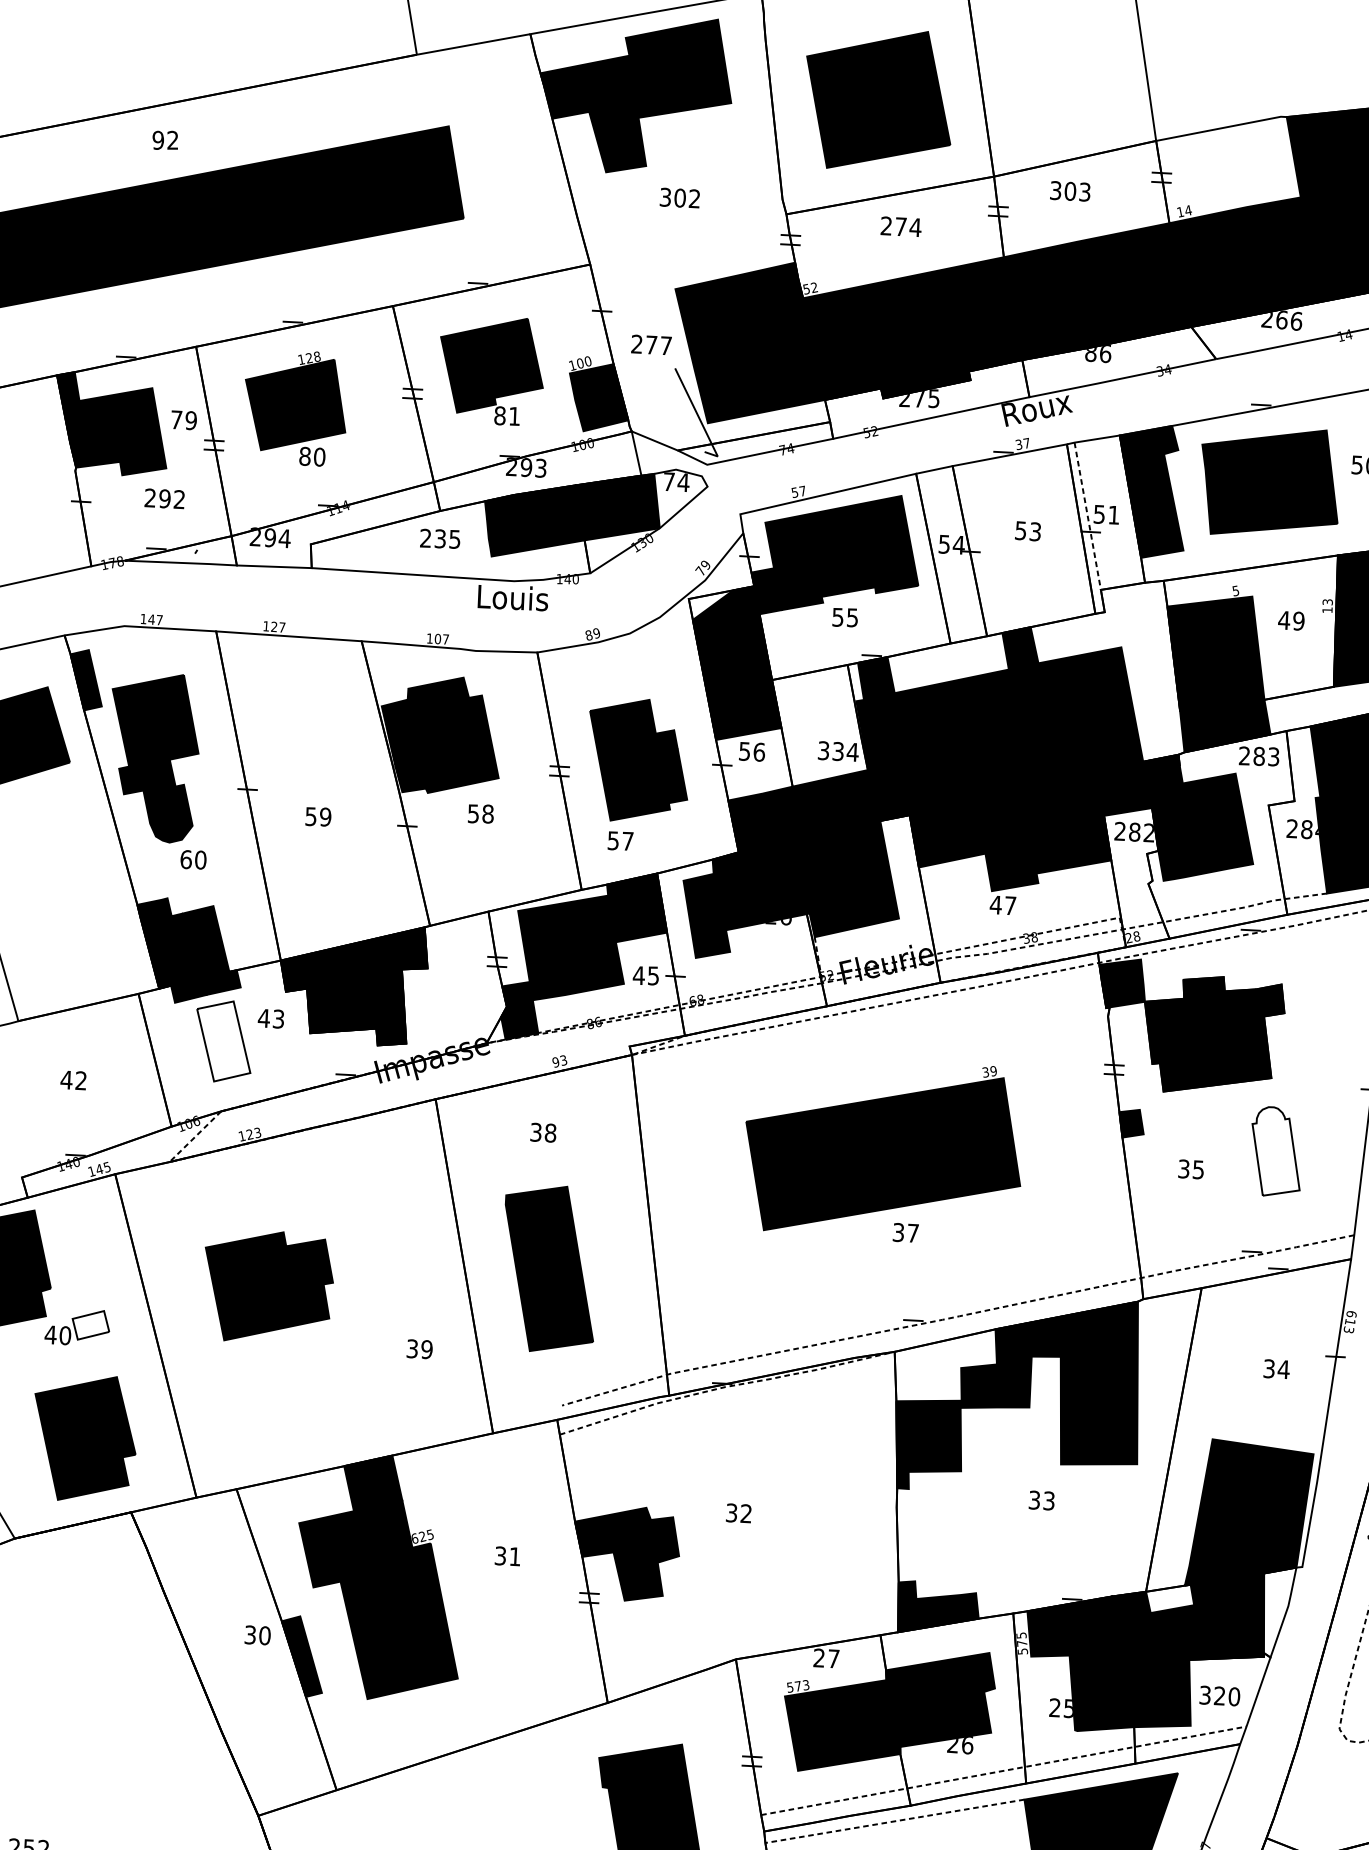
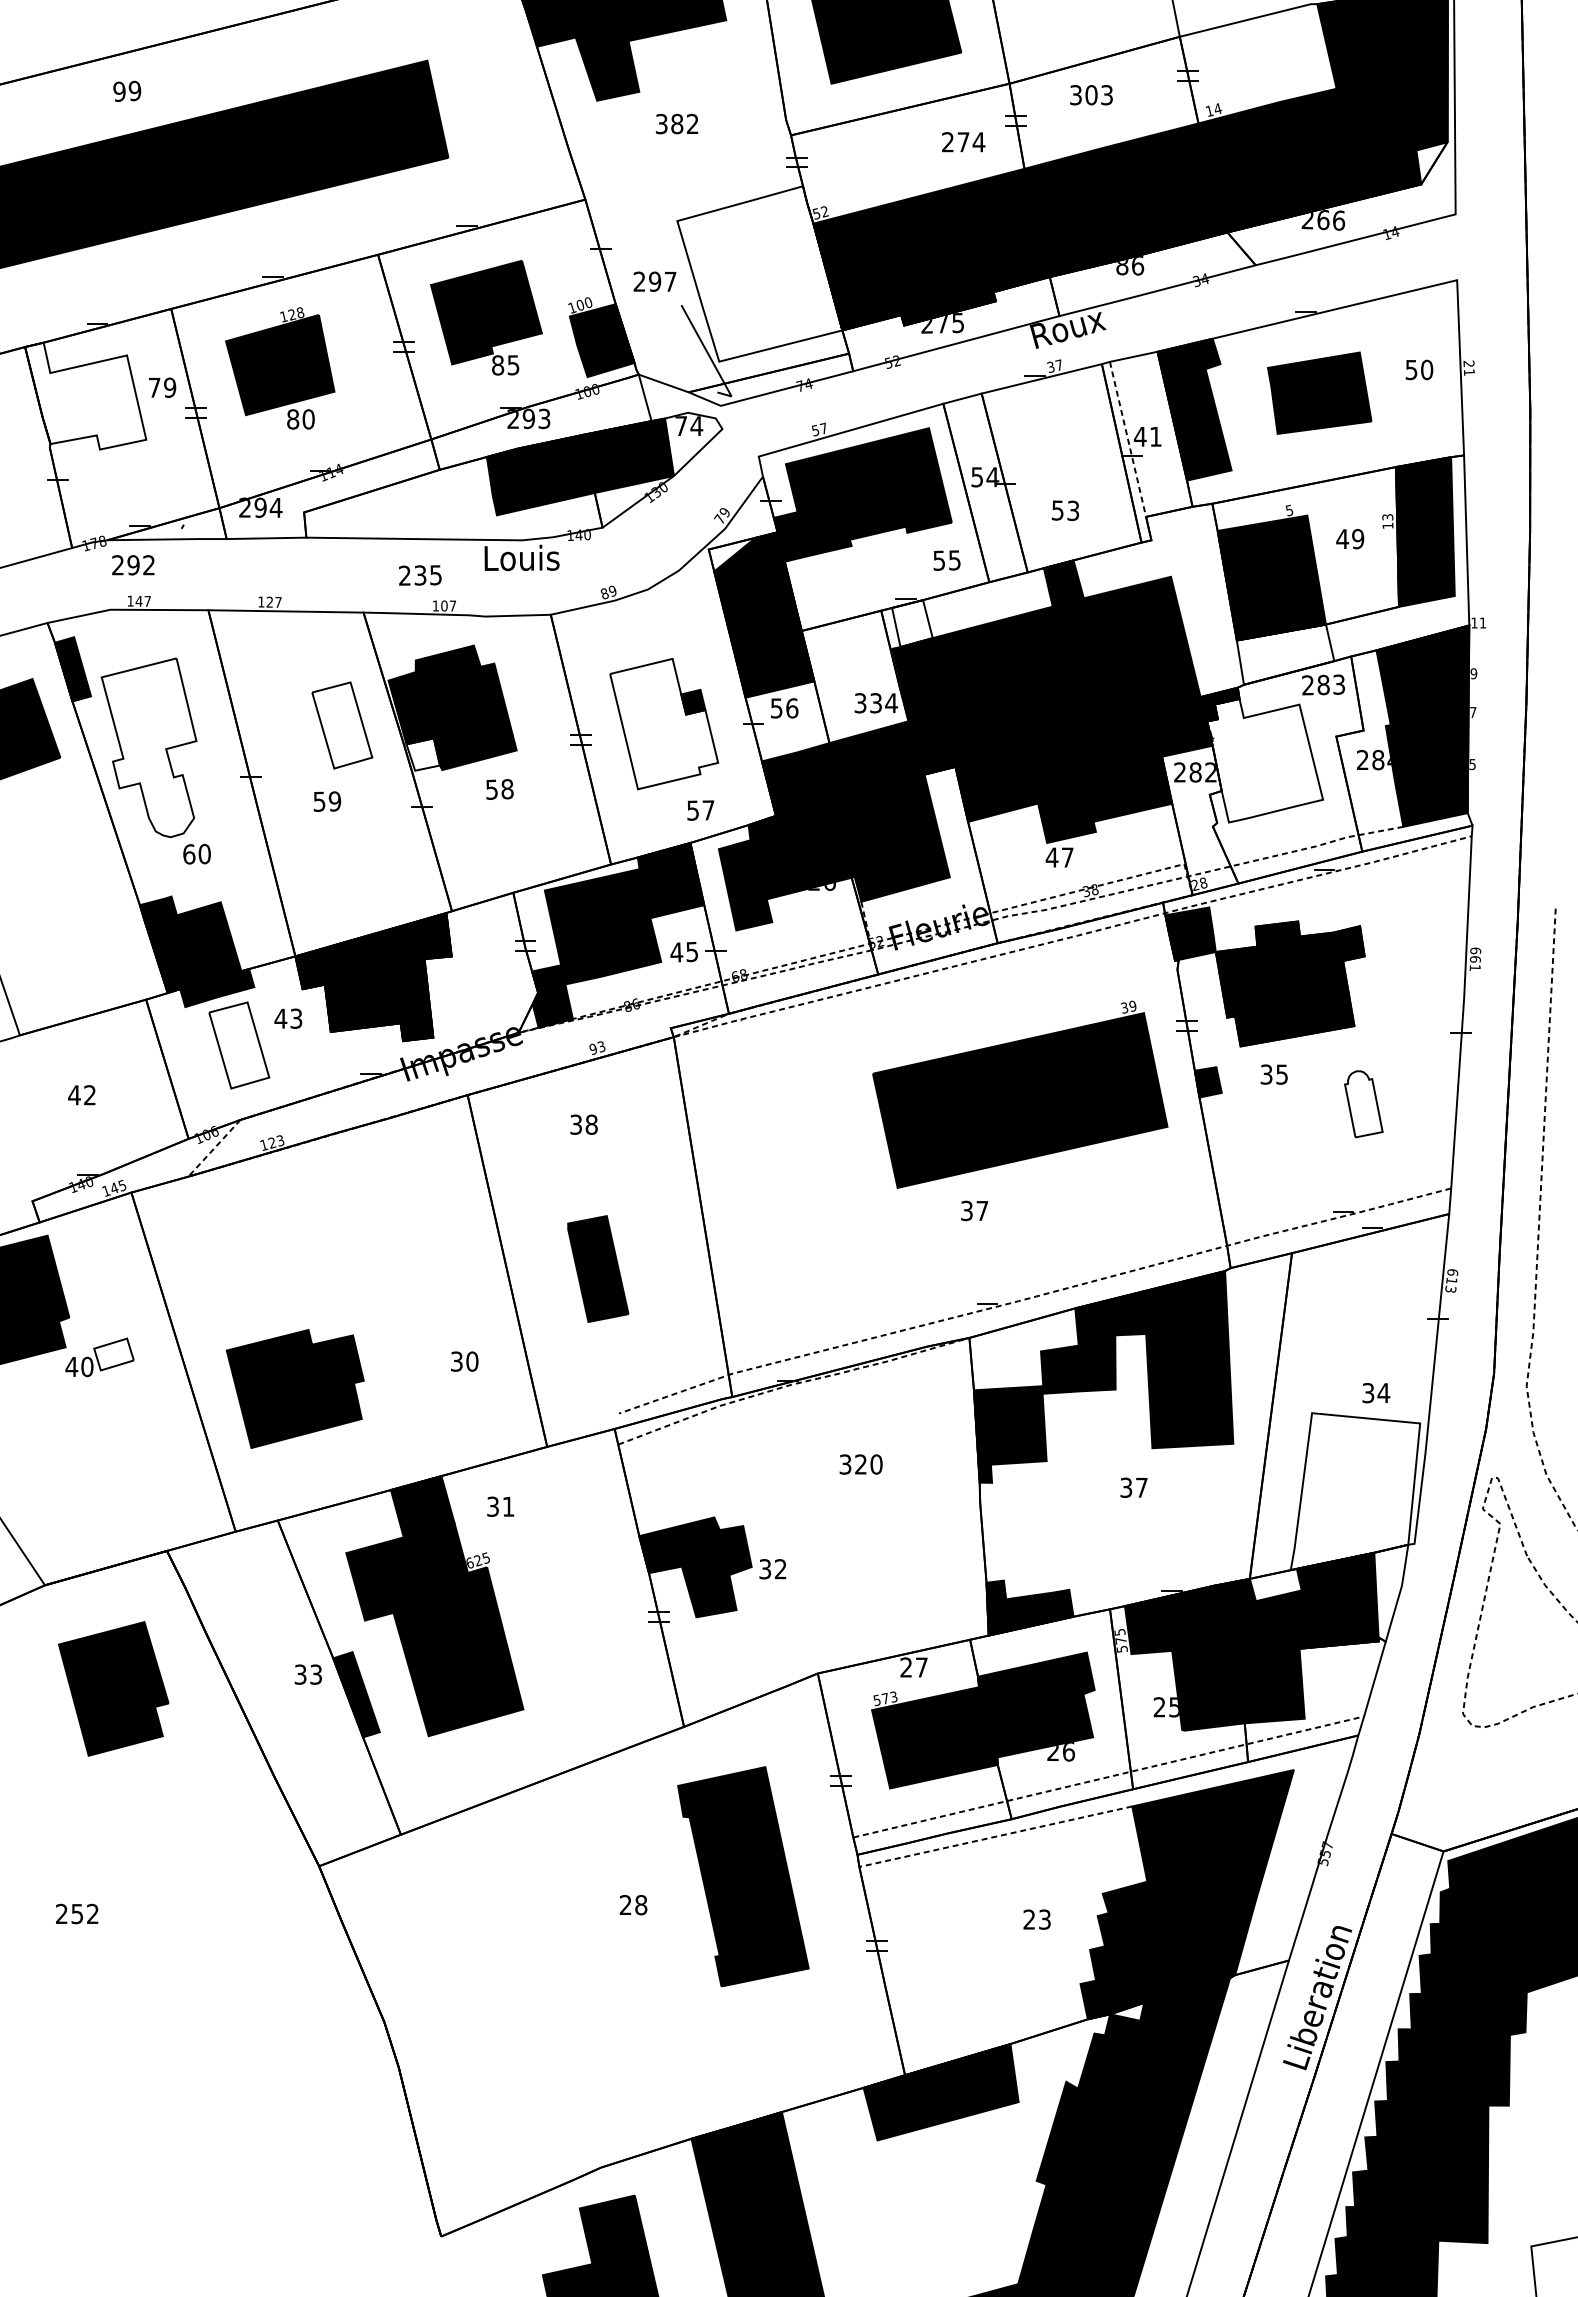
text: (172, 140) -> (134, 91), 92 -> 99
text: (680, 197) -> (677, 123), 302 -> 382
text: (901, 227) -> (963, 142), moved
fill: (750, 342) -> (759, 273), removed
text: (652, 344) -> (655, 281), 277 -> 297
text: (514, 416) -> (513, 365), 81 -> 85
fill: (111, 423) -> (85, 395), removed
part: (1269, 482) -> (1319, 393), size x0.7
text: (164, 499) -> (133, 565), moved
text: (1098, 514) -> (1139, 436), 51 -> 41
text: (1028, 531) -> (1065, 510), moved
text: (440, 538) -> (420, 575), moved
text: (844, 617) -> (946, 560), moved
fill: (876, 678) -> (912, 623), removed
fill: (1224, 725) -> (1285, 654), removed
part: (336, 746) -> (342, 725), added
fill: (153, 757) -> (148, 747), removed
fill: (638, 760) -> (664, 723), removed
fill: (410, 777) -> (422, 754), removed
fill: (1201, 824) -> (1265, 760), removed
text: (620, 841) -> (700, 810), moved
part: (883, 1148) -> (1020, 1094), moved
part: (1276, 1152) -> (1363, 1104), size x0.7
text: (1190, 1169) -> (1273, 1074), moved
part: (549, 1268) -> (598, 1268), size x0.6
part: (267, 1286) -> (294, 1388), moved
text: (427, 1349) -> (472, 1361), 39 -> 30
text: (1276, 1369) -> (1376, 1393), moved
part: (84, 1437) -> (113, 1688), moved
text: (1048, 1500) -> (1141, 1487), 33 -> 37
text: (738, 1513) -> (772, 1569), moved
fill: (1249, 1514) -> (1355, 1491), removed
text: (507, 1556) -> (500, 1506), moved
text: (265, 1635) -> (316, 1674), 30 -> 33
text: (1219, 1695) -> (860, 1464), moved

